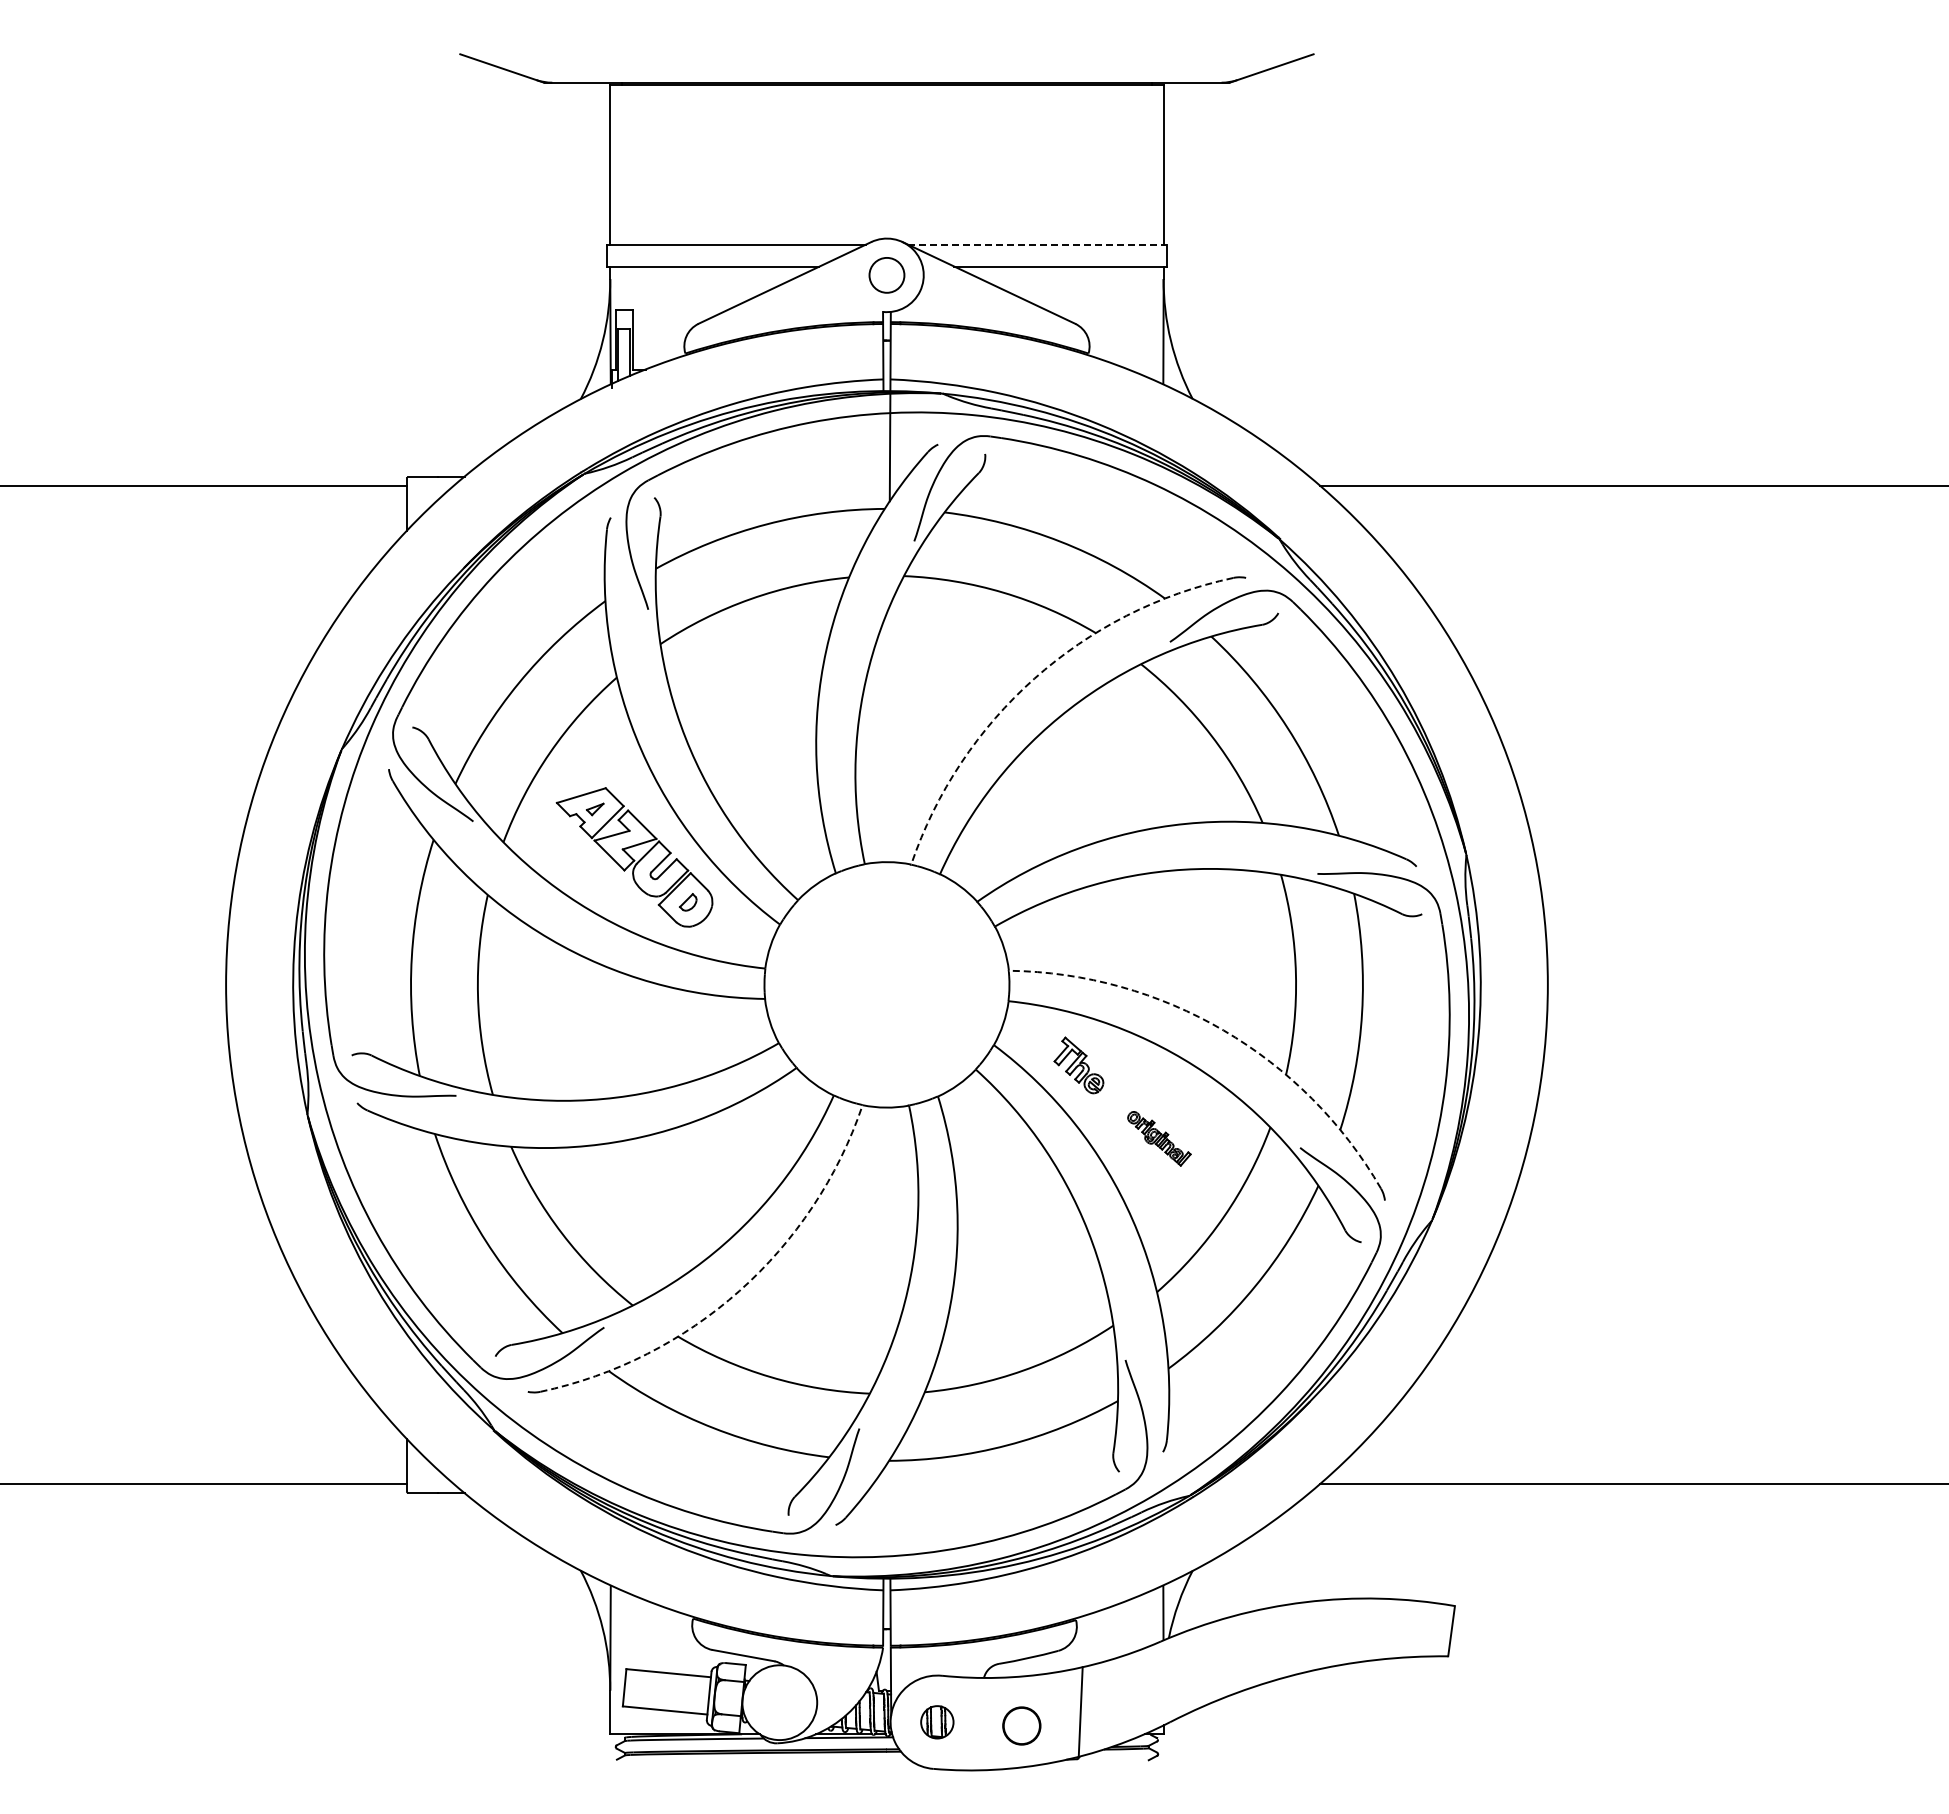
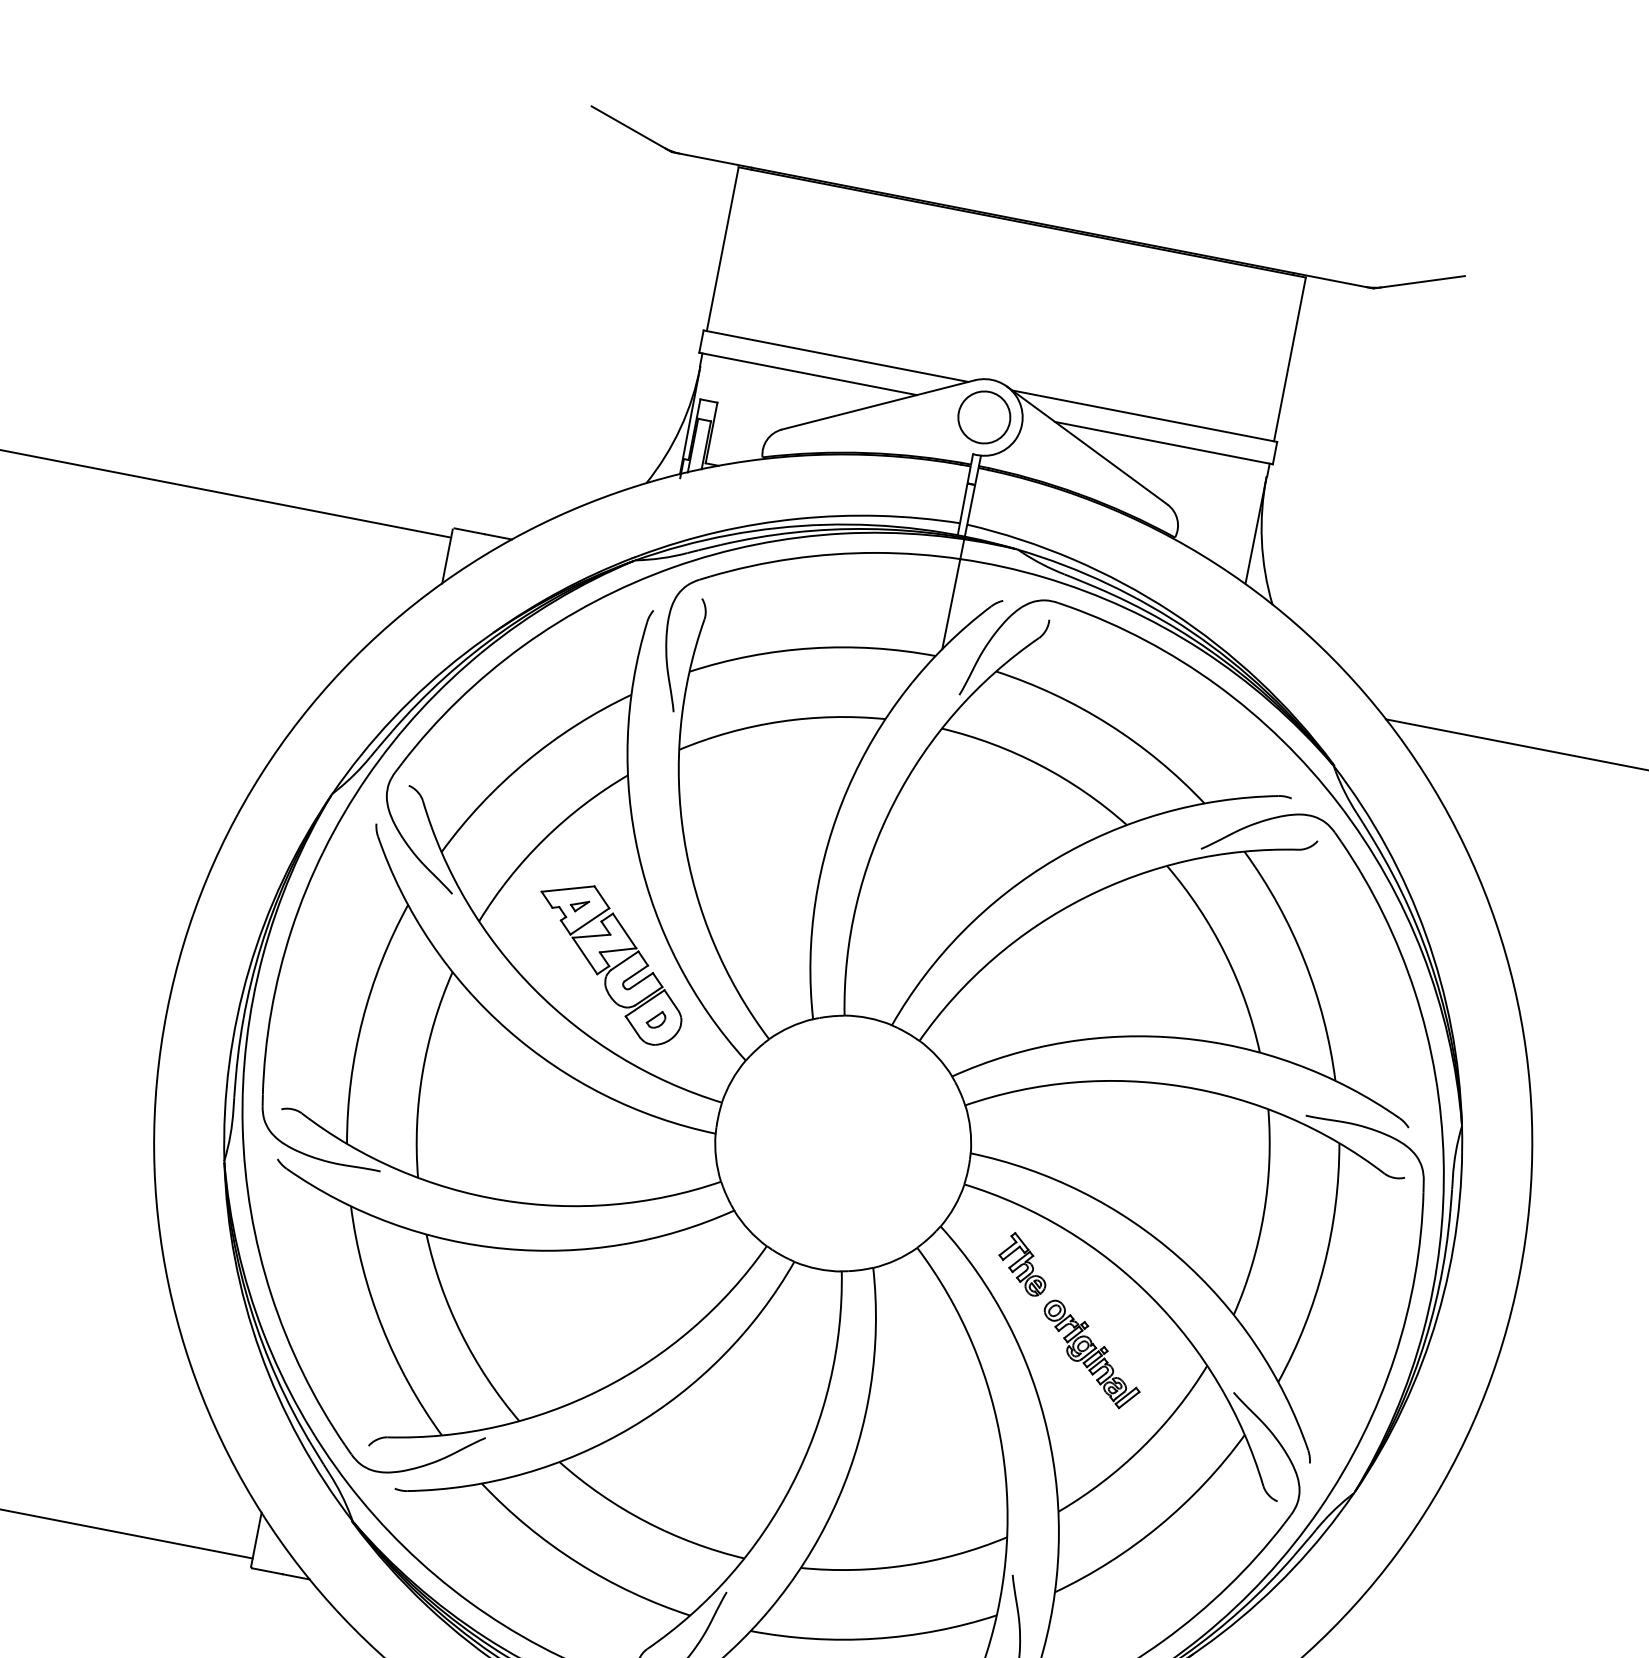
line: (1038, 244) -> (1145, 416), dashed -> solid
circle: (886, 275) -> (983, 417), size x1.43
arc: (1034, 678) -> (1055, 859), dashed -> solid
arc: (1223, 1030) -> (1178, 1257), dashed -> solid
part: (1159, 1138) -> (1091, 1354), size x1.67
arc: (739, 1291) -> (631, 1427), dashed -> solid

